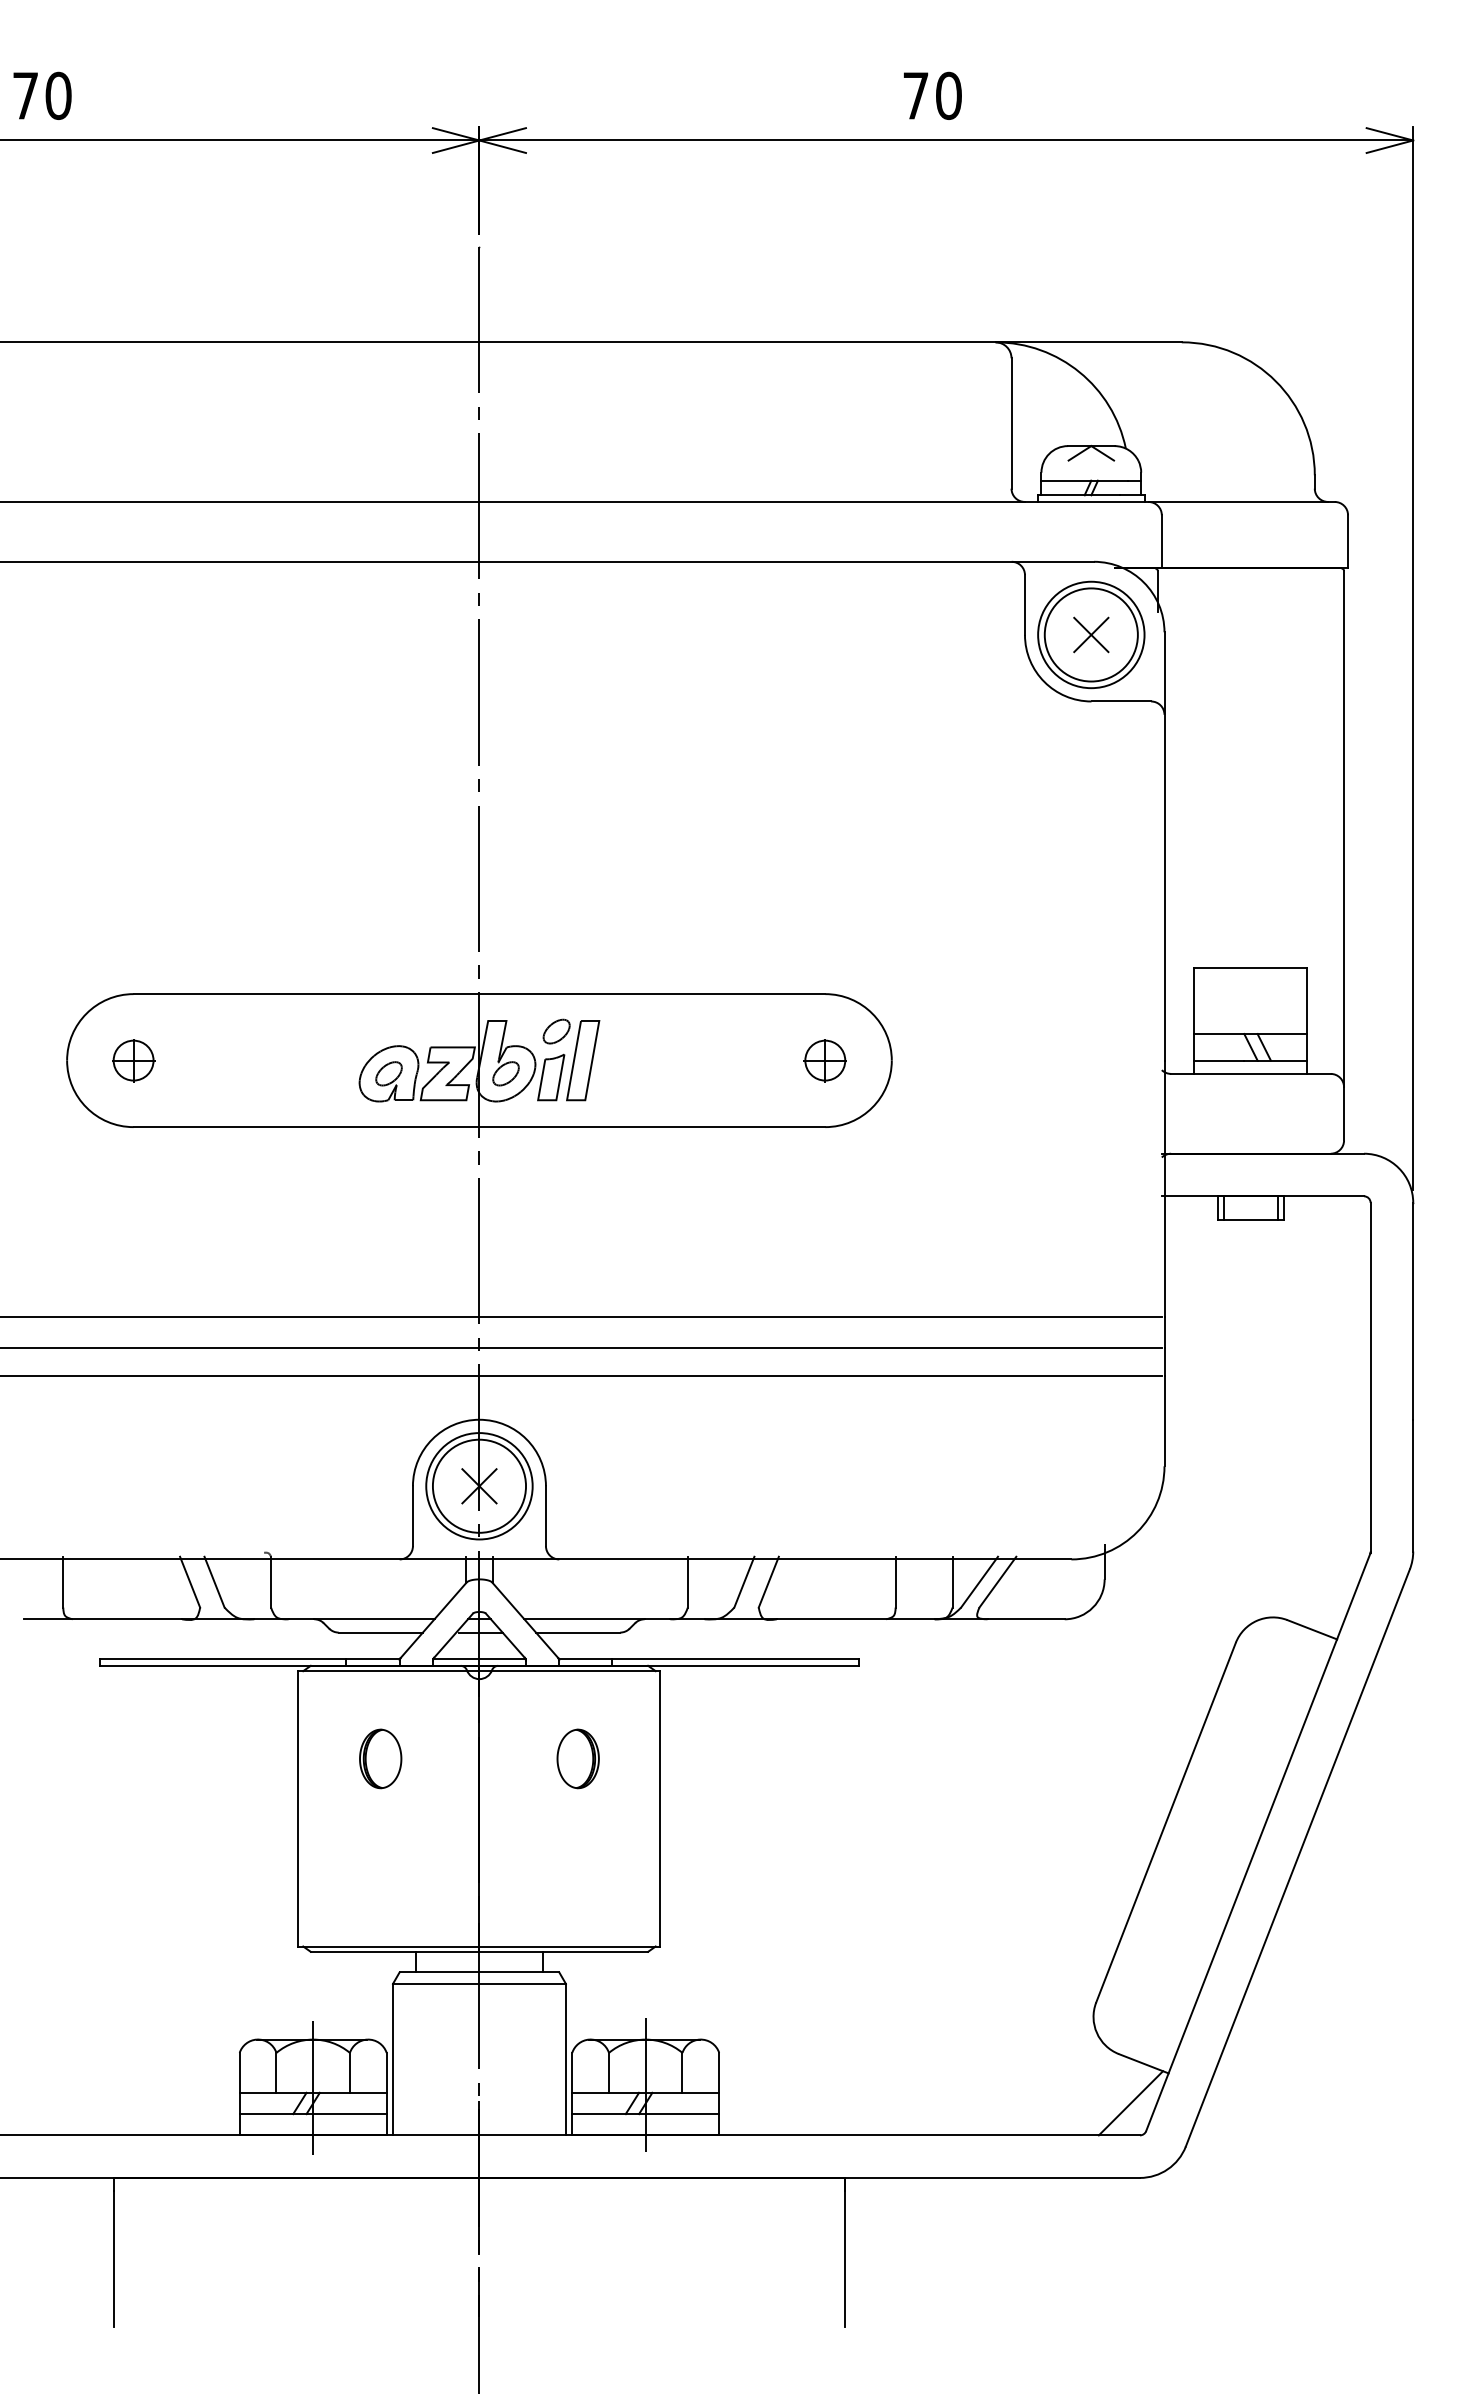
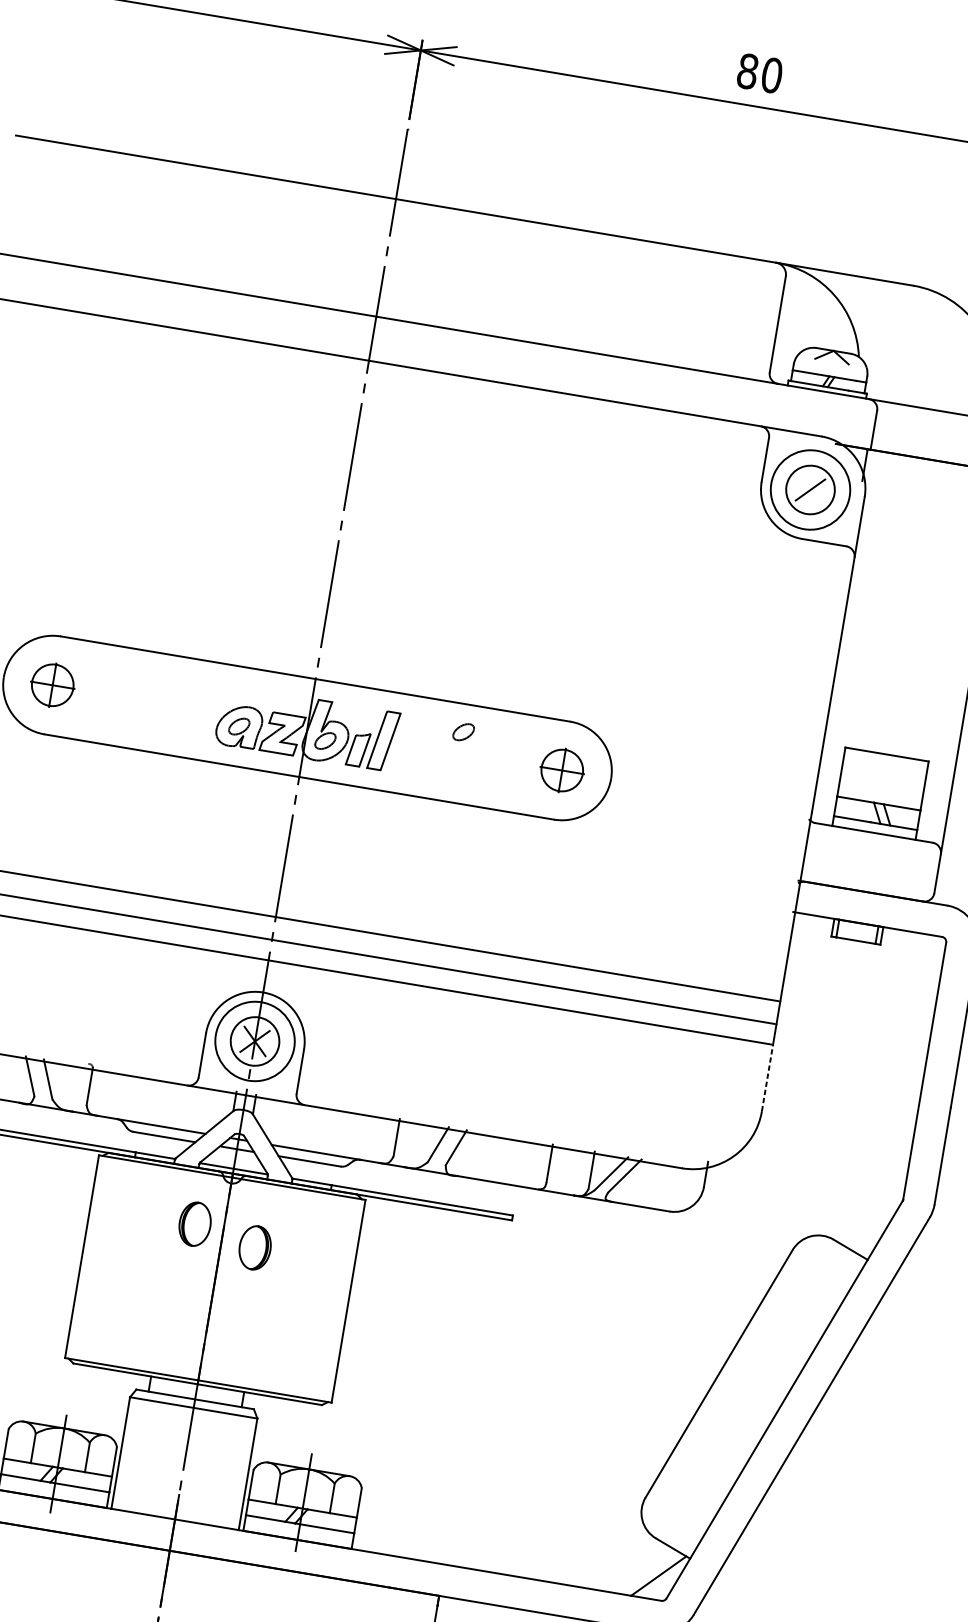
text: (915, 95) -> (747, 71), 70 -> 80
circle: (1090, 634) -> (809, 489), size x0.7
line: (1091, 634) -> (810, 489), removed
part: (556, 1031) -> (463, 732), moved
part: (133, 1060) -> (52, 685), size x1.4
part: (824, 1060) -> (561, 770), size x1.4
line: (1164, 1420) -> (767, 1077), solid -> dashed
circle: (479, 1485) -> (255, 1040), size x0.7
part: (380, 1758) -> (195, 1223), moved
part: (577, 1758) -> (254, 1247), moved

